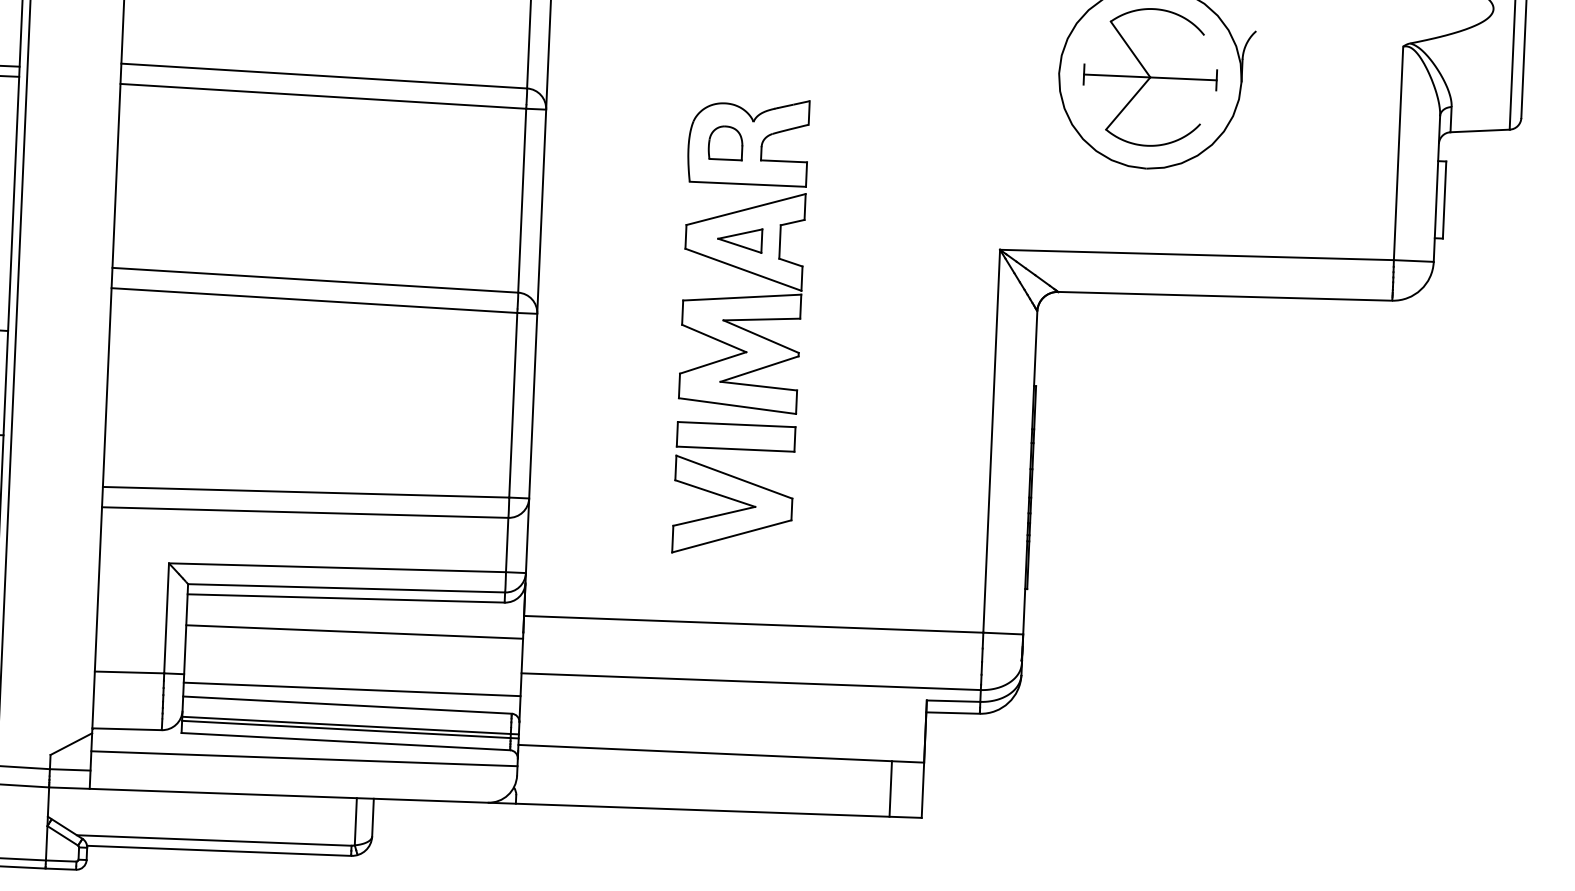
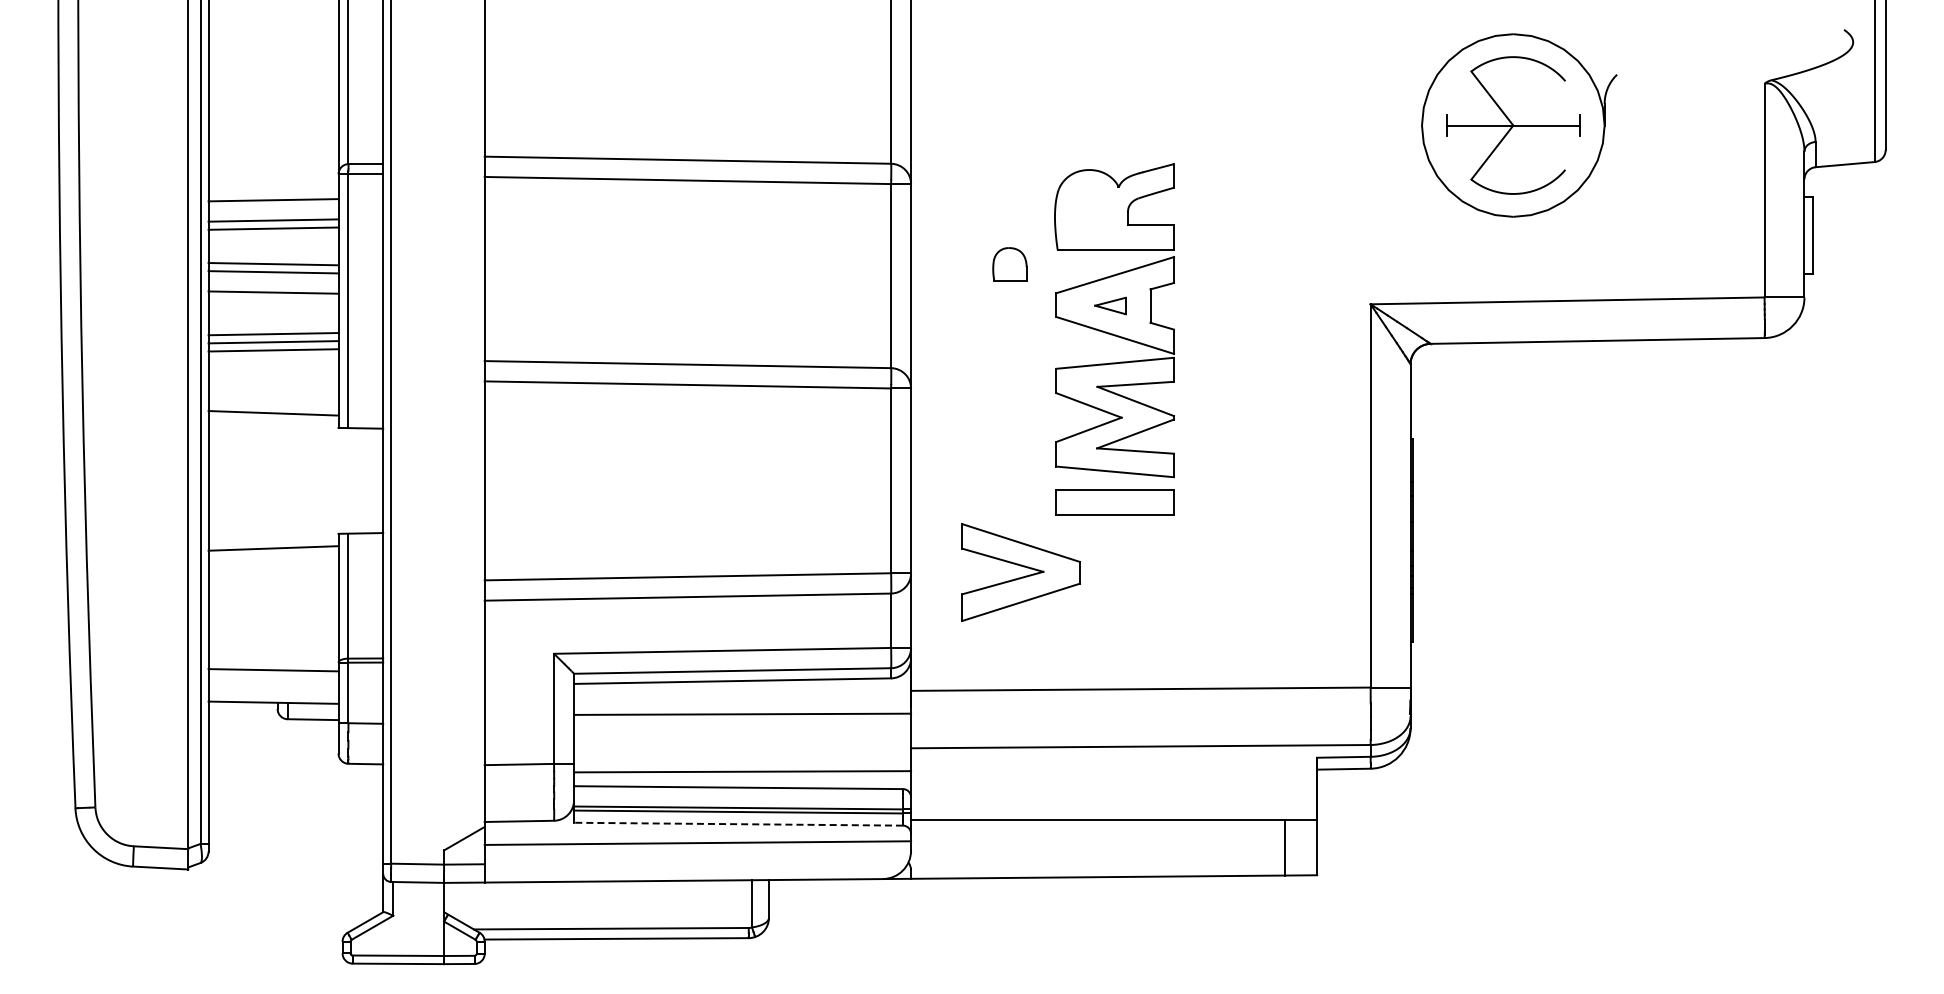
part: (725, 142) -> (1009, 264), moved
part: (740, 239) -> (1110, 305), size x0.7
part: (732, 506) -> (1020, 572), moved
line: (345, 741) -> (738, 824), solid -> dashed

